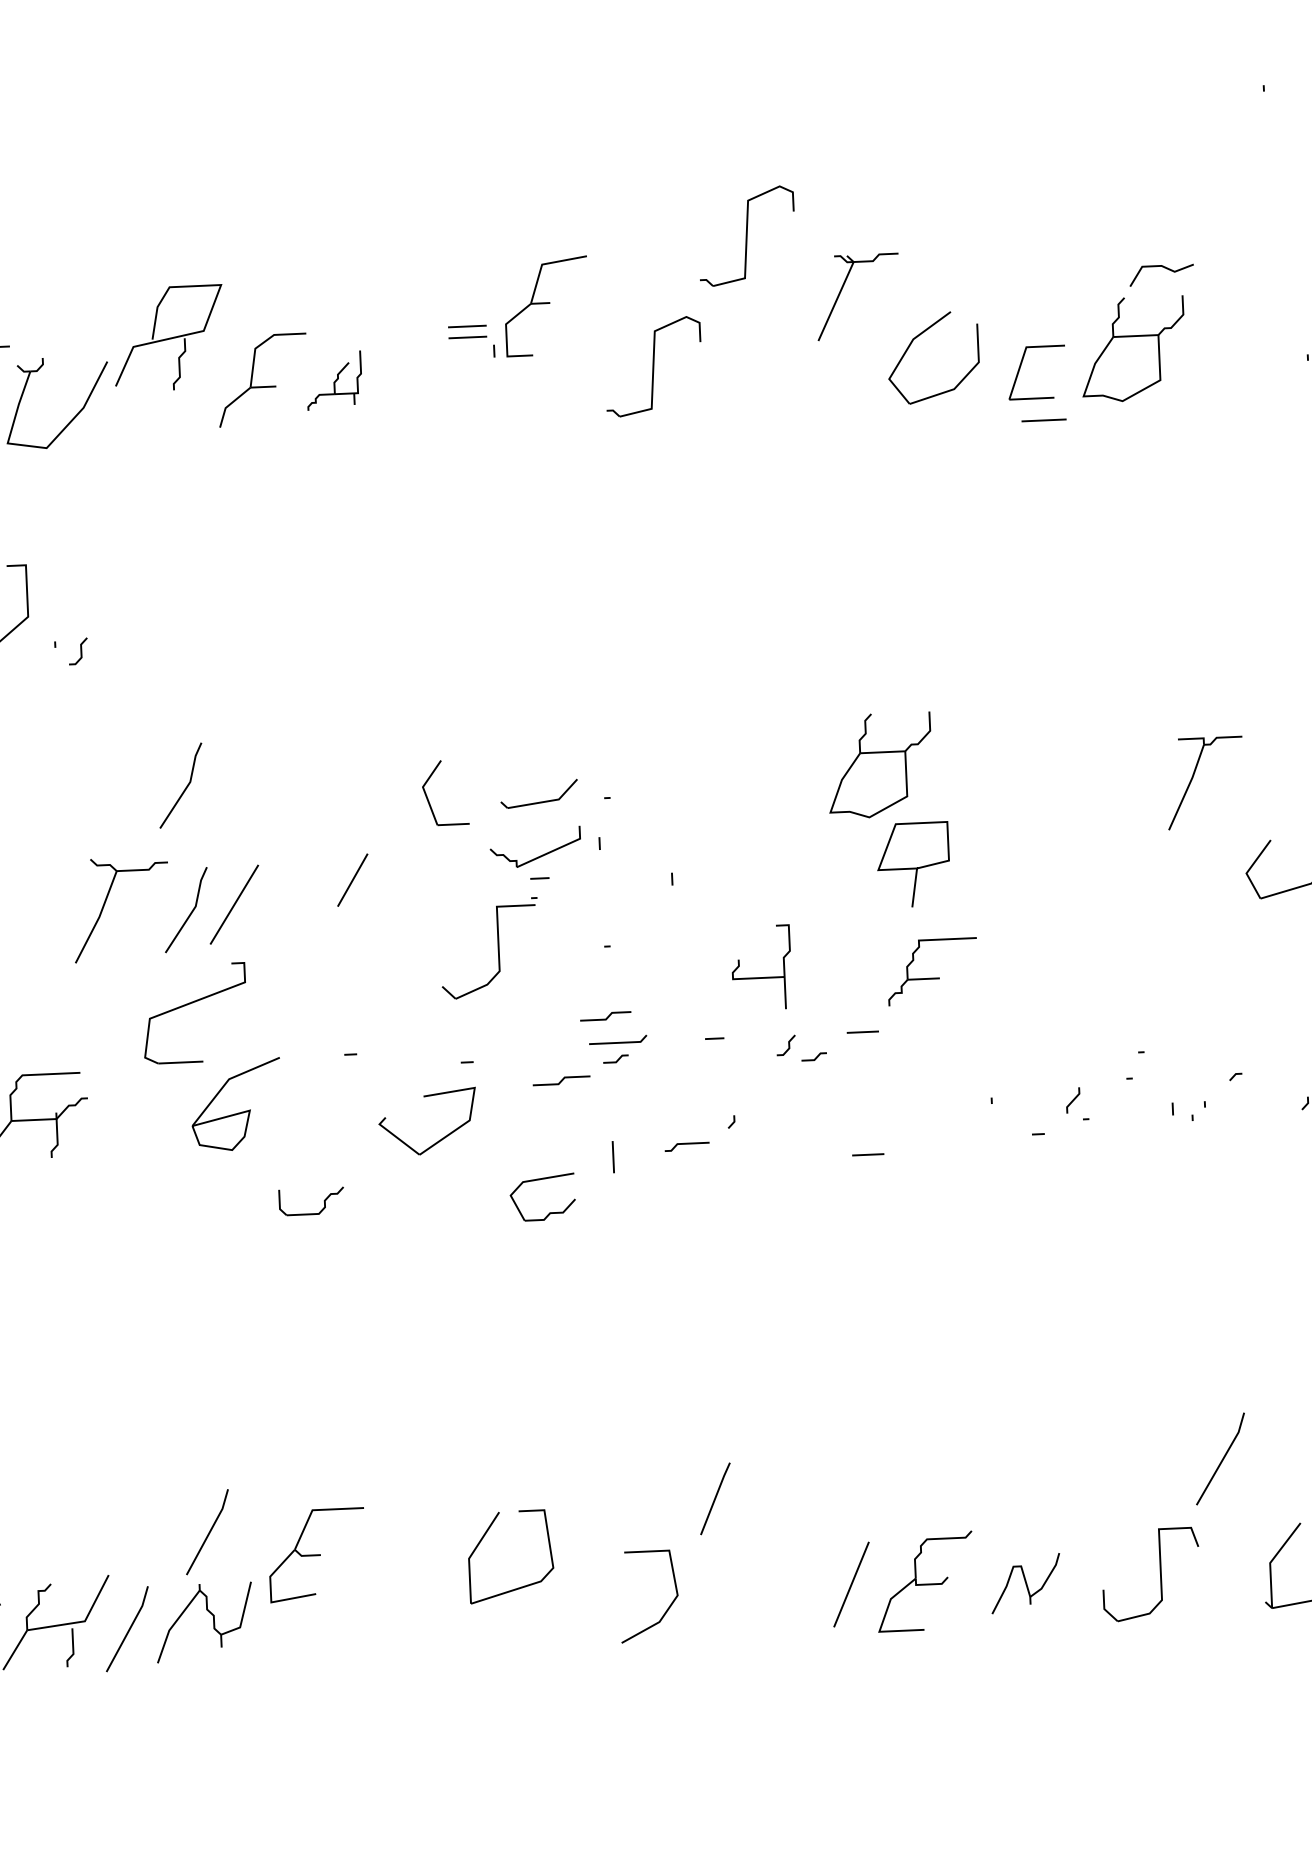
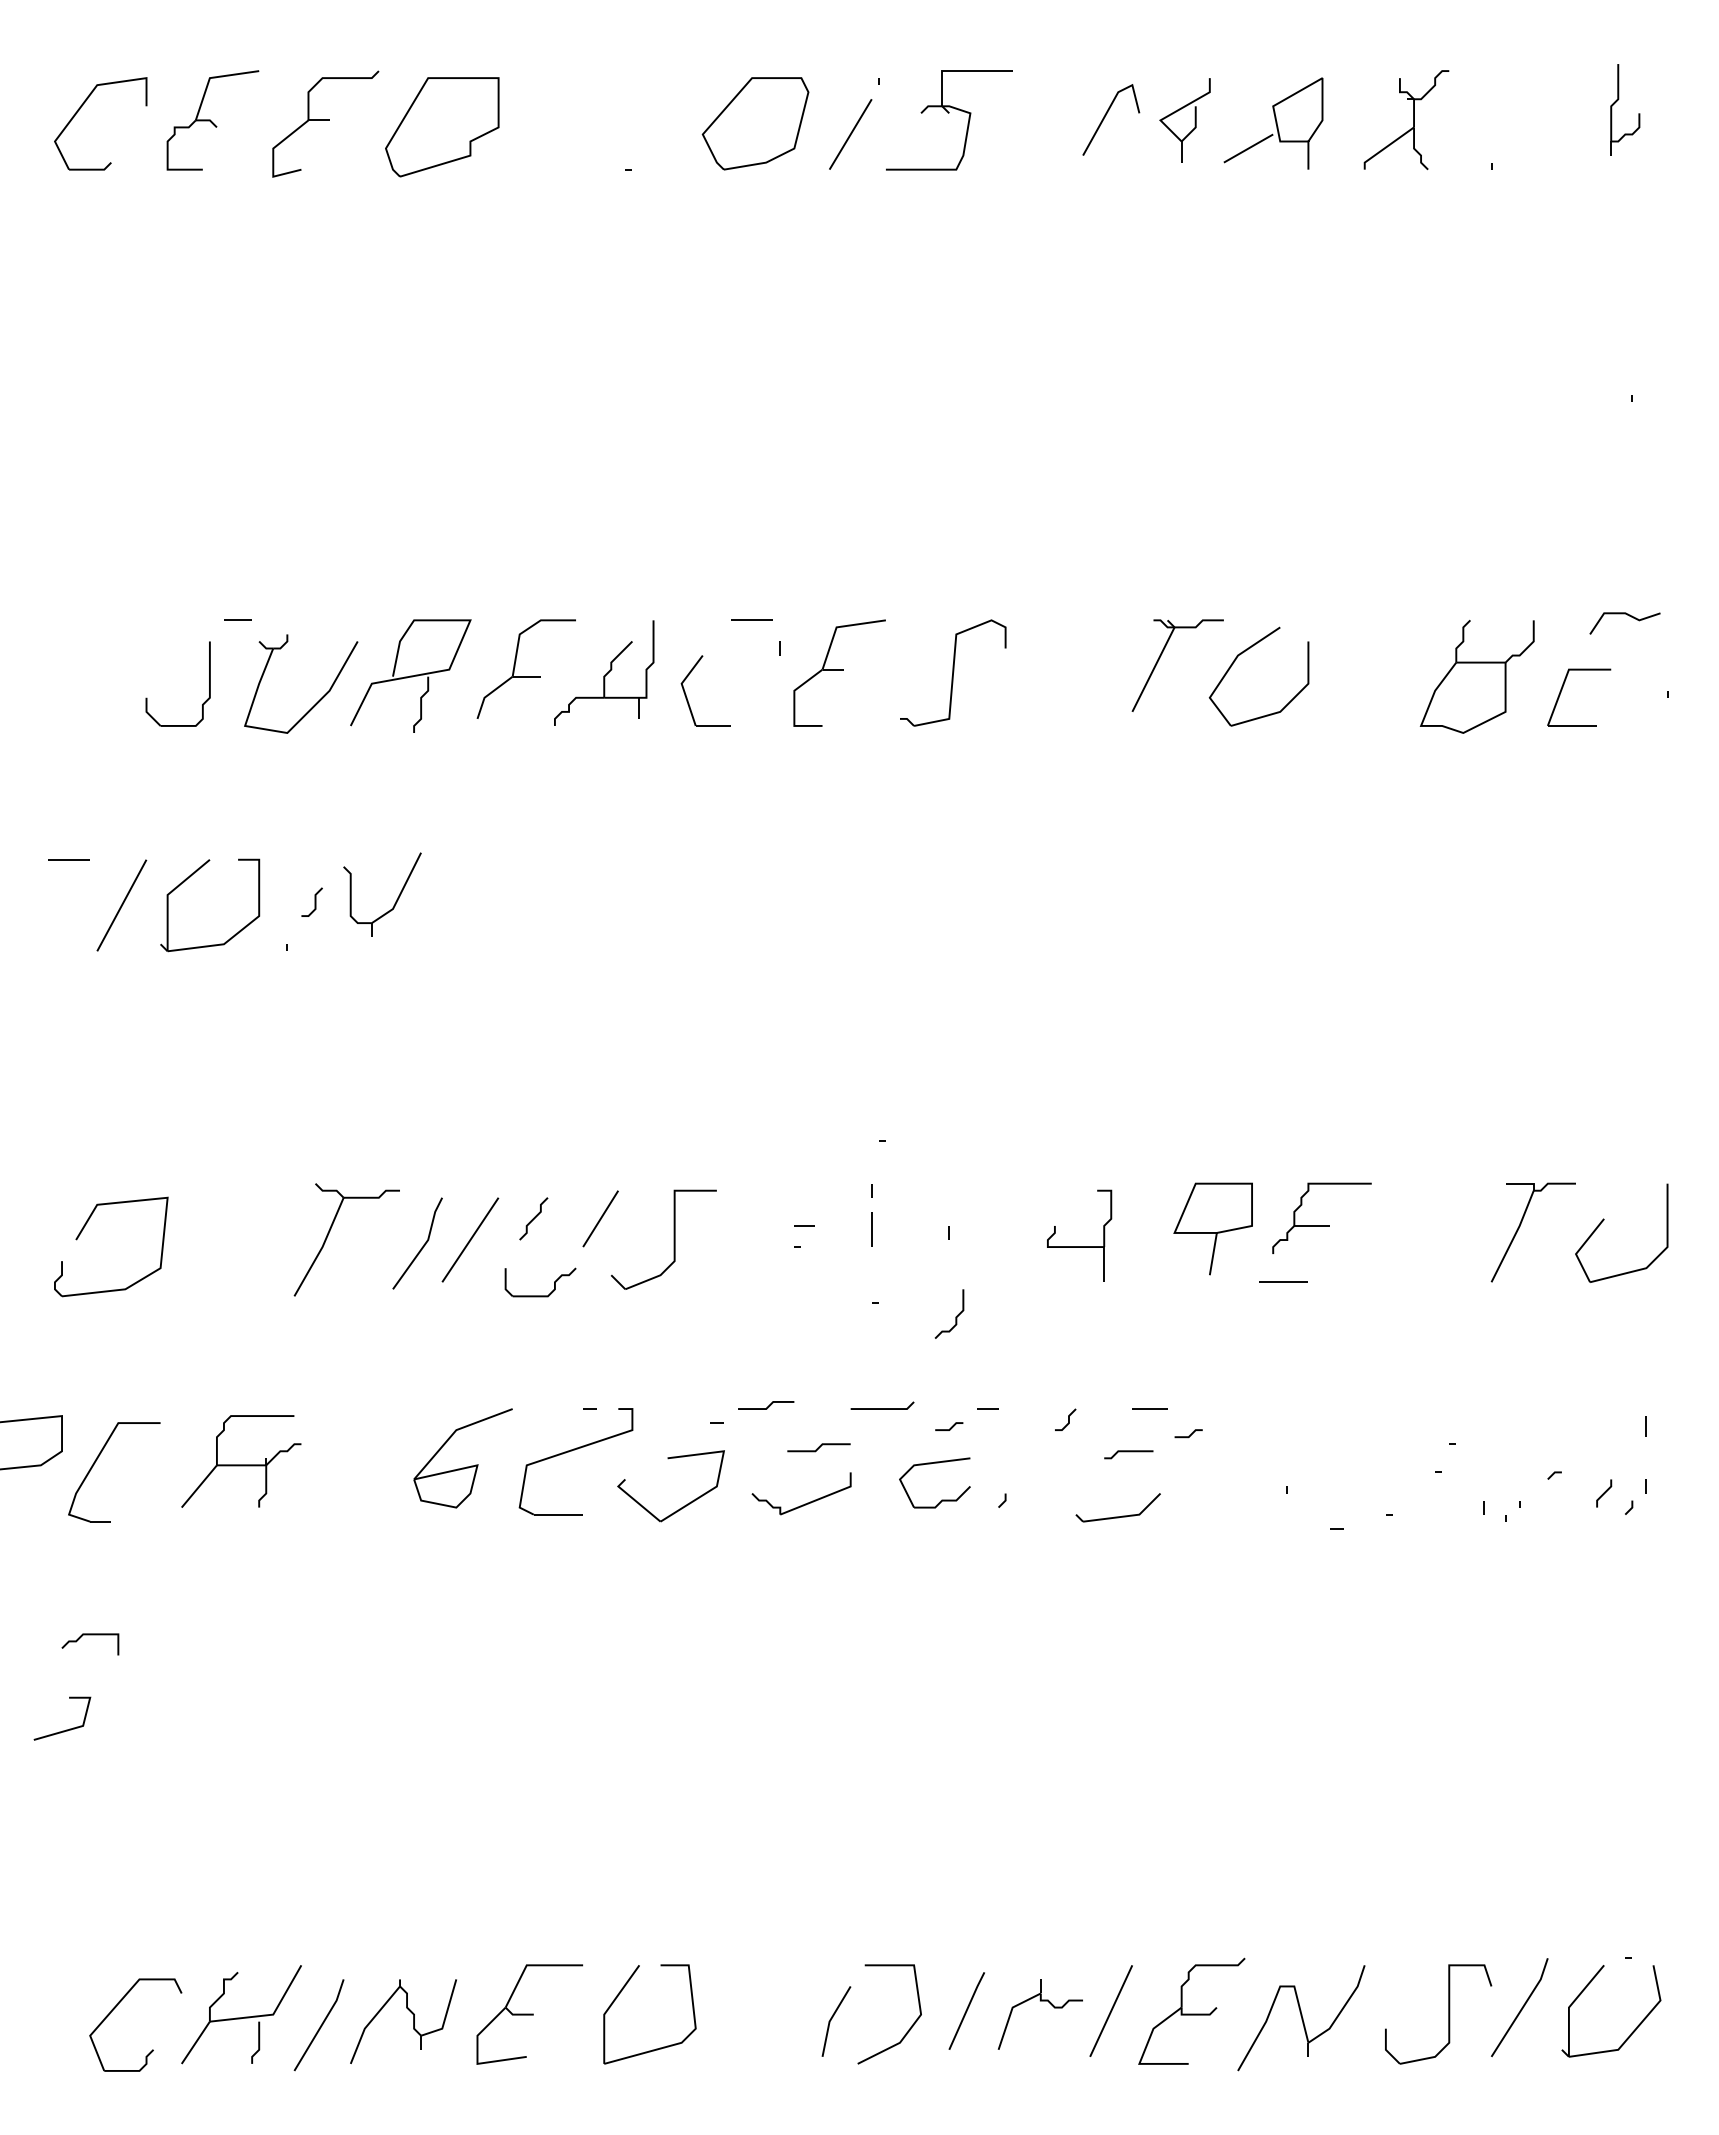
part: (747, 235) -> (1061, 534), removed
line: (1163, 267) -> (1627, 615), moved
part: (842, 289) -> (1161, 656), moved
part: (546, 305) -> (839, 672), moved
line: (467, 336) -> (751, 631), removed
part: (168, 337) -> (410, 675), moved
part: (1021, 366) -> (1562, 690), moved
part: (334, 380) -> (604, 672), size x1.67
line: (1043, 419) -> (1283, 1281), moved
part: (152, 598) -> (395, 901), added
line: (80, 650) -> (314, 901), moved
part: (879, 765) -> (1180, 1118), removed
part: (1193, 778) -> (1520, 1226), moved
line: (184, 789) -> (421, 1111), removed
part: (428, 799) -> (687, 697), moved
part: (538, 802) -> (1117, 1516), moved
part: (539, 856) -> (805, 1503), moved
curve: (291, 882) -> (533, 1218), added
part: (497, 951) -> (673, 1239), moved
curve: (681, 955) -> (955, 1316), added
part: (762, 977) -> (1079, 1246), moved
part: (932, 978) -> (1321, 1225), moved
part: (191, 1004) -> (572, 1451), moved
line: (606, 1017) -> (767, 1406), moved
line: (815, 1057) -> (1190, 1434), moved
line: (617, 1059) -> (950, 1427), moved
line: (1073, 1100) -> (1604, 1493), moved
line: (686, 1144) -> (1128, 1452), moved
line: (867, 1154) -> (1149, 1542), removed
line: (613, 1157) -> (871, 1229), moved
part: (538, 1180) -> (931, 1464), moved
part: (312, 1213) -> (540, 1295), moved
line: (1222, 1458) -> (1521, 2007), moved
line: (715, 1498) -> (966, 2010), moved
line: (208, 1532) -> (412, 1923), removed
part: (316, 1555) -> (529, 2014), moved
part: (786, 1578) -> (1040, 2001), added
part: (1025, 1583) -> (1301, 2018), size x1.67
part: (520, 1586) -> (659, 2047), moved
line: (597, 1601) -> (833, 2017), added

